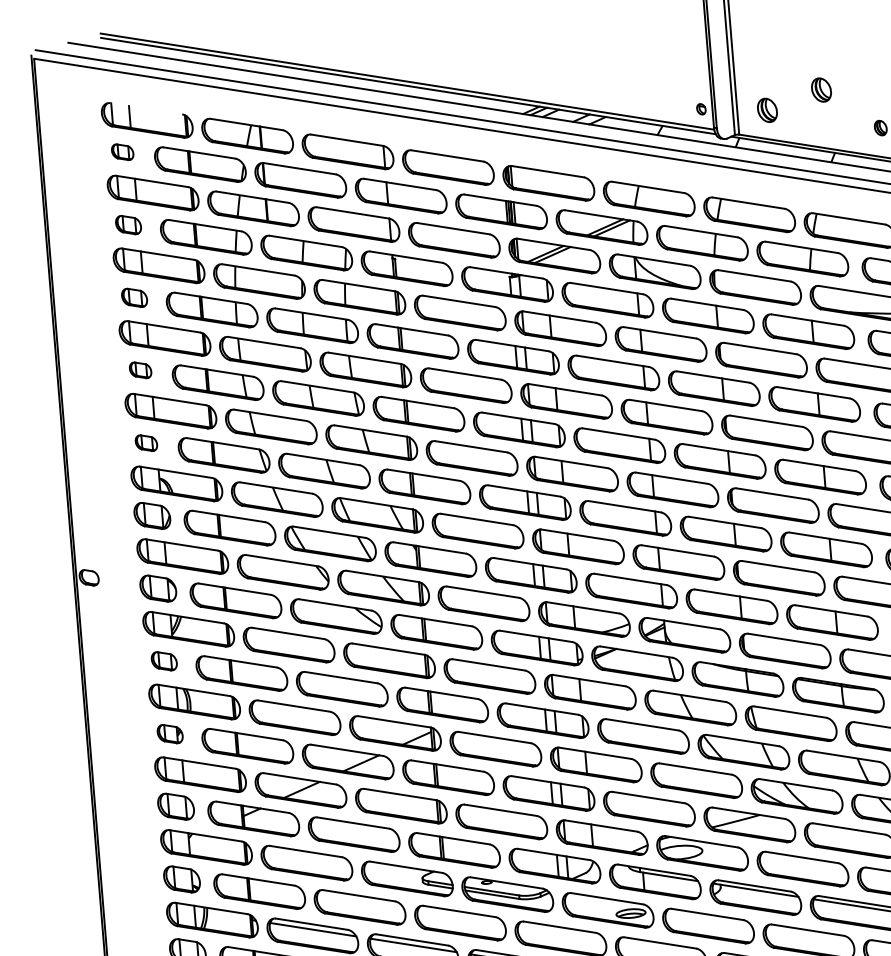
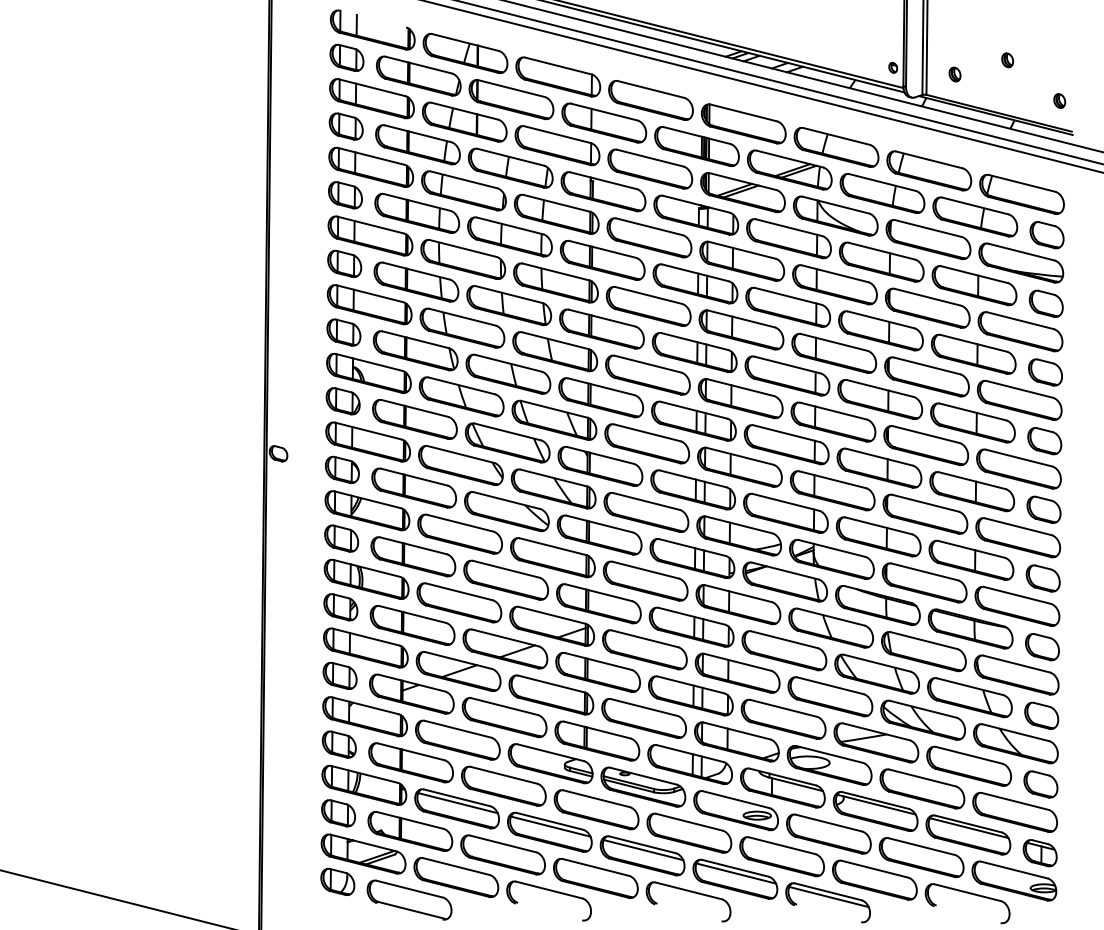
part: (821, 90) -> (1007, 60), size x0.62
part: (766, 110) -> (954, 74), size x0.62
part: (122, 152) -> (346, 57), size x1.67
part: (127, 225) -> (345, 126), size x1.43
part: (134, 298) -> (345, 195), size x1.43
part: (140, 370) -> (344, 263), size x1.67
part: (145, 443) -> (343, 332), size x1.67
part: (164, 661) -> (341, 538), size x1.43
part: (169, 734) -> (340, 607), size x1.43

